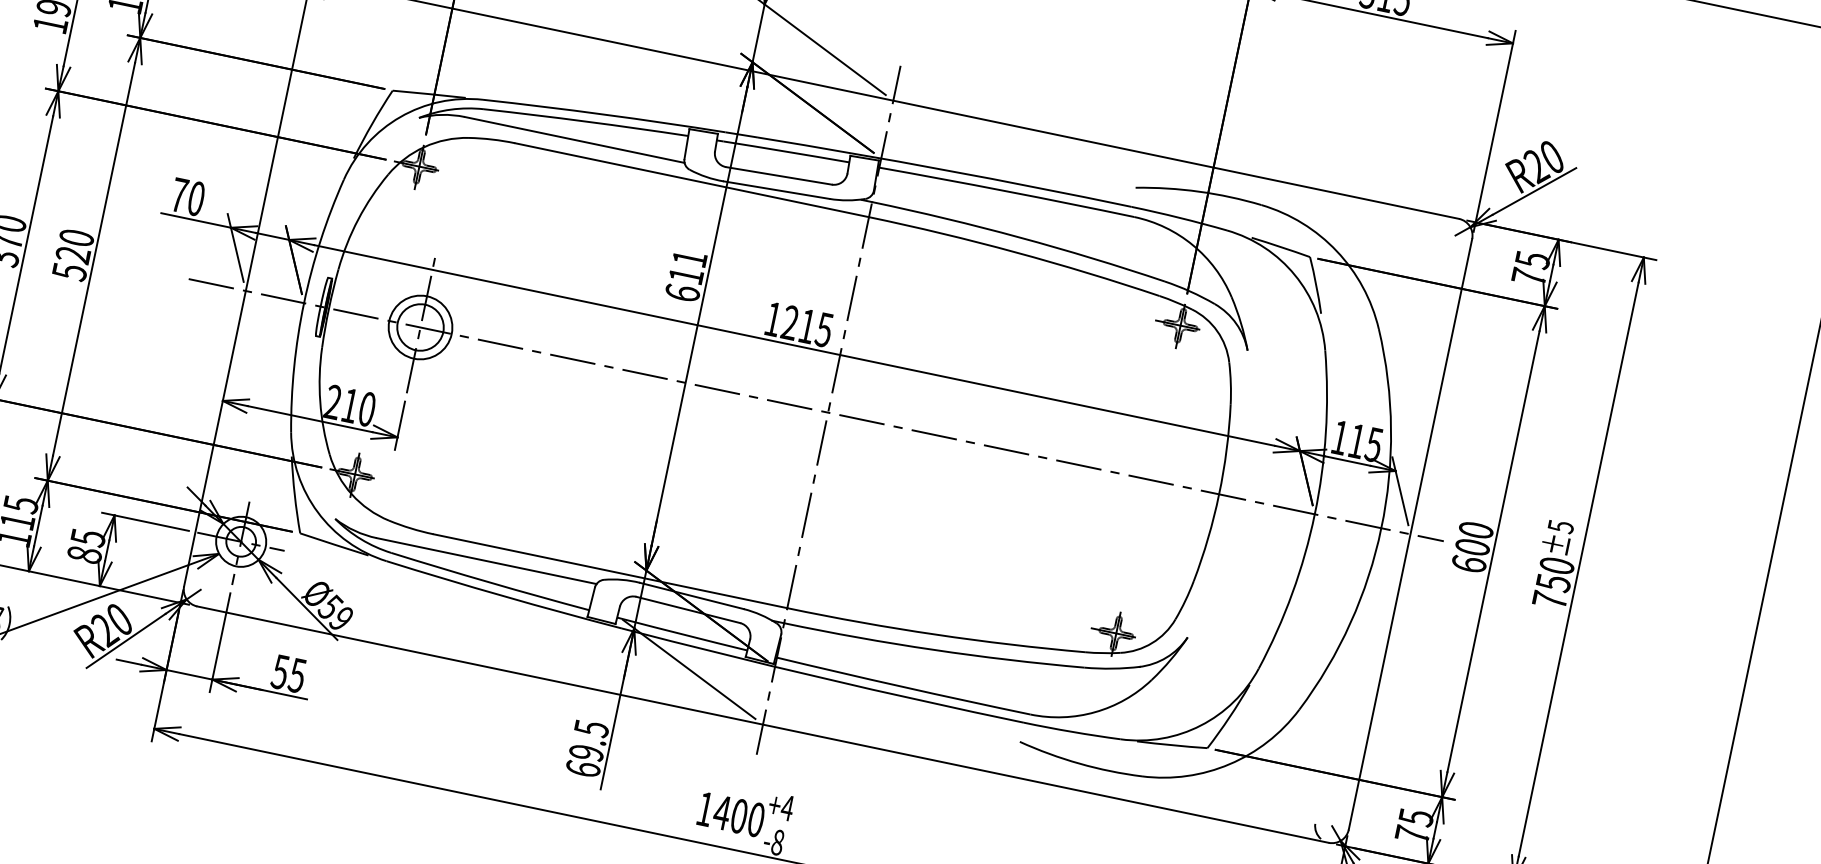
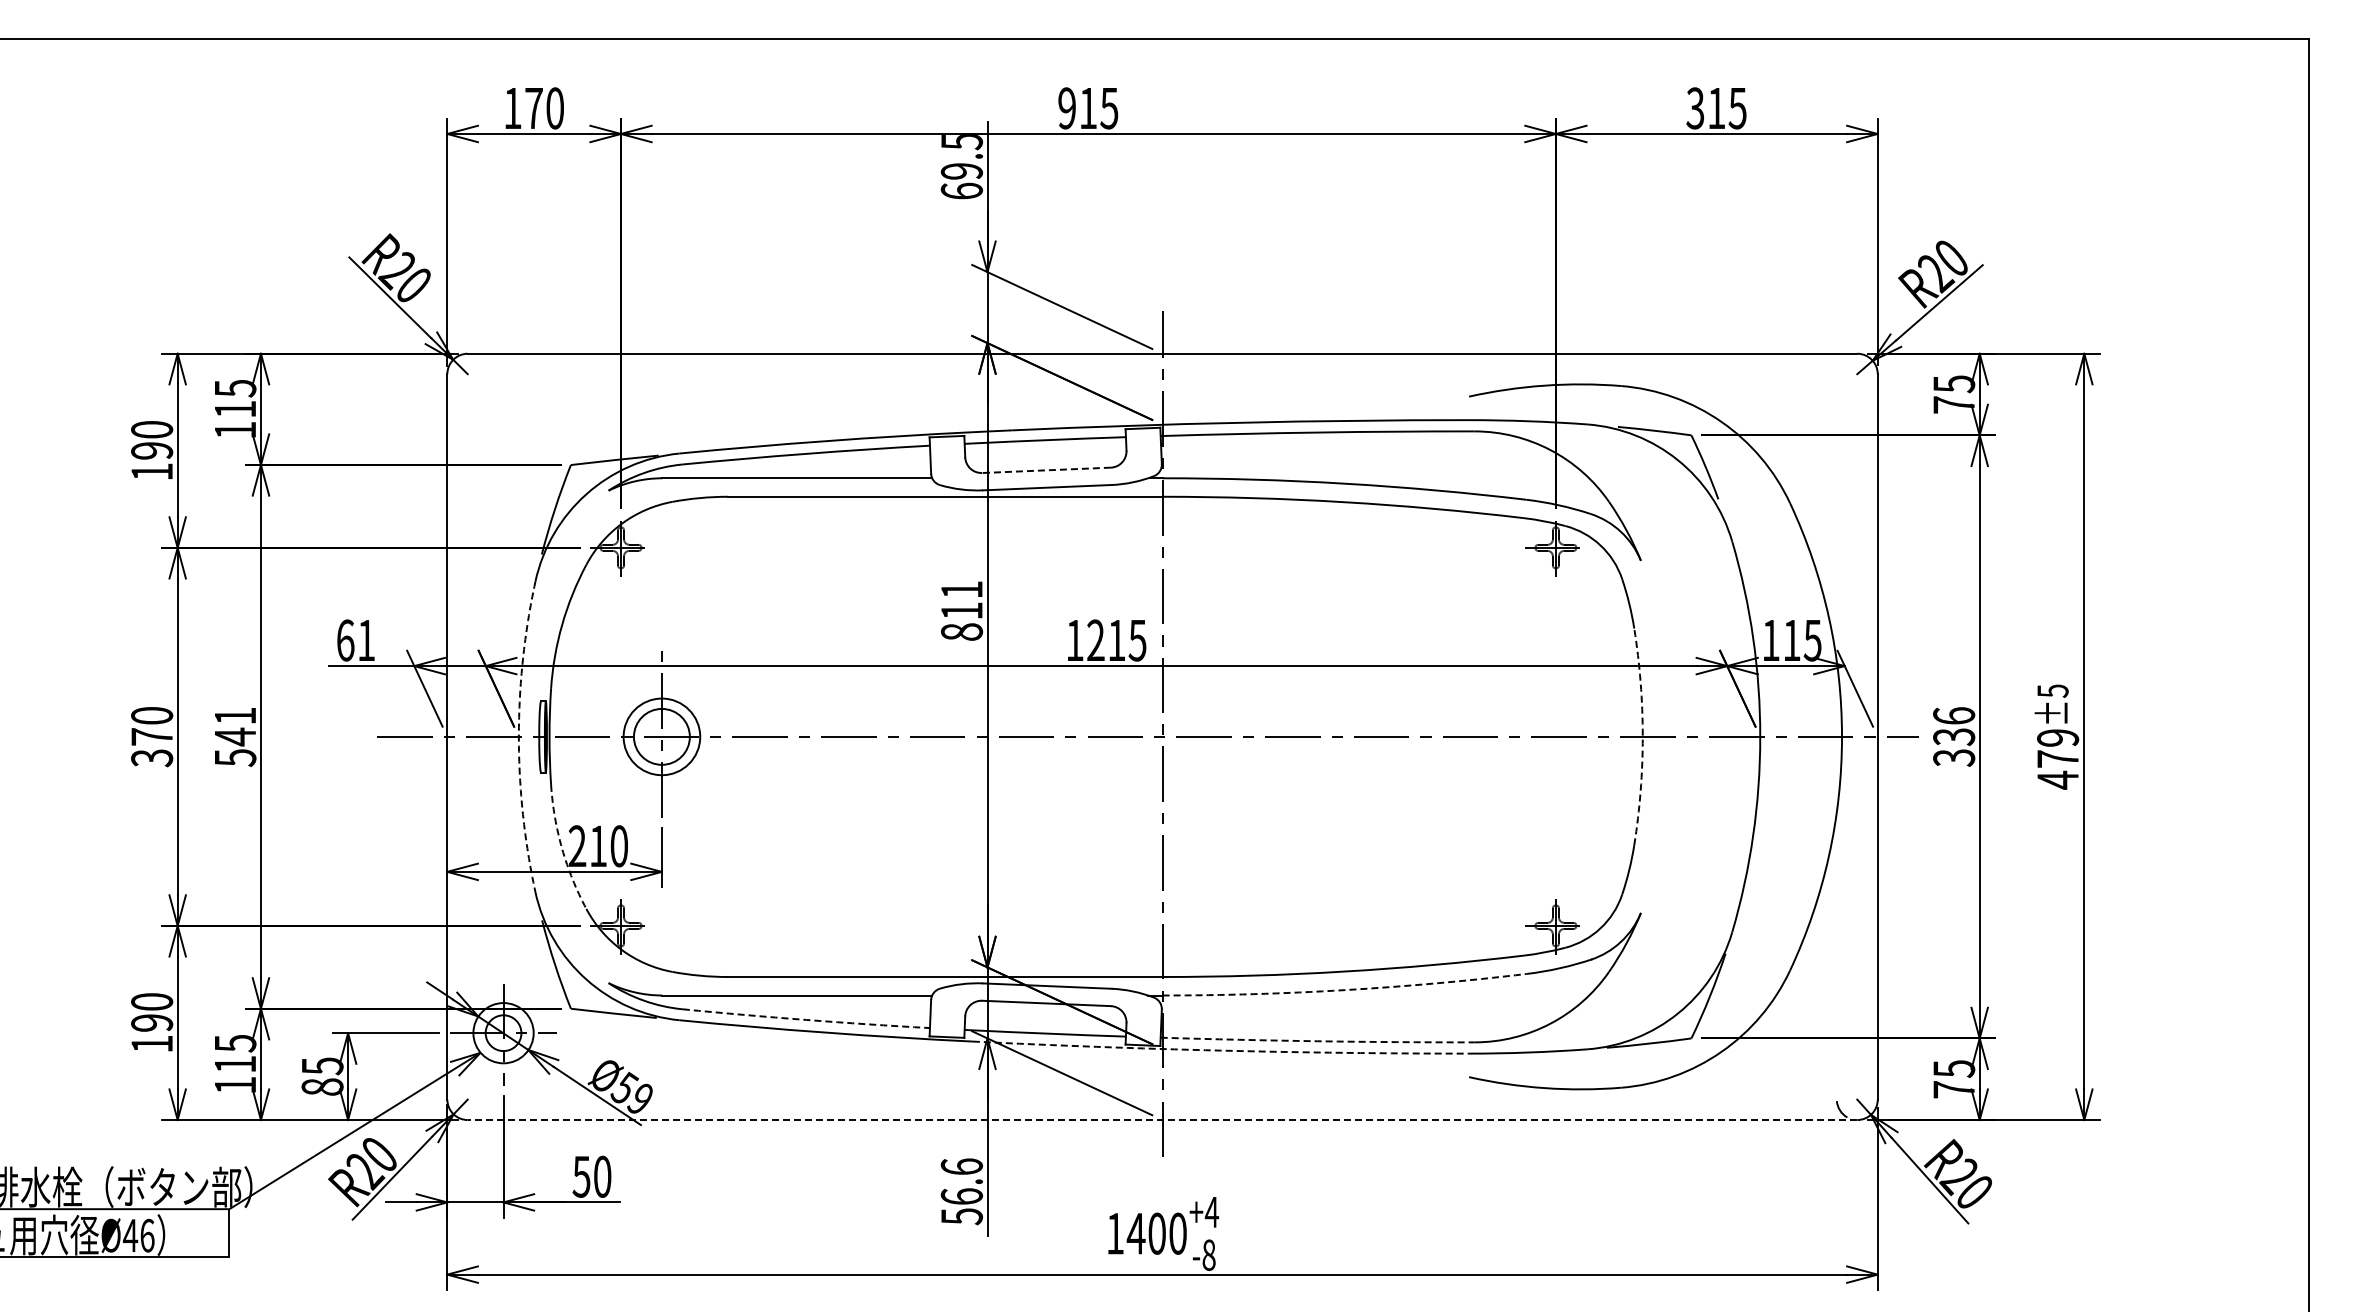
line: (778, 176) -> (1046, 470), solid -> dashed
text: (188, 197) -> (356, 640), 70 -> 61
text: (75, 246) -> (235, 726), 520 -> 541
text: (682, 292) -> (961, 631), 611 -> 811
arc: (303, 302) -> (518, 736), solid -> dashed
arc: (320, 401) -> (562, 848), solid -> dashed
arc: (1219, 493) -> (1642, 736), solid -> dashed
text: (1473, 547) -> (1954, 736), 600 -> 336
arc: (490, 582) -> (806, 1019), solid -> dashed
text: (1553, 583) -> (2058, 759), 750 -> 479
arc: (933, 650) -> (1344, 990), solid -> dashed
text: (297, 675) -> (602, 1176), 55 -> 50
arc: (821, 677) -> (1220, 1050), solid -> dashed
arc: (902, 687) -> (1317, 1041), solid -> dashed
line: (762, 724) -> (1162, 1120), solid -> dashed
text: (587, 748) -> (961, 1191), 69.5 -> 56.6

